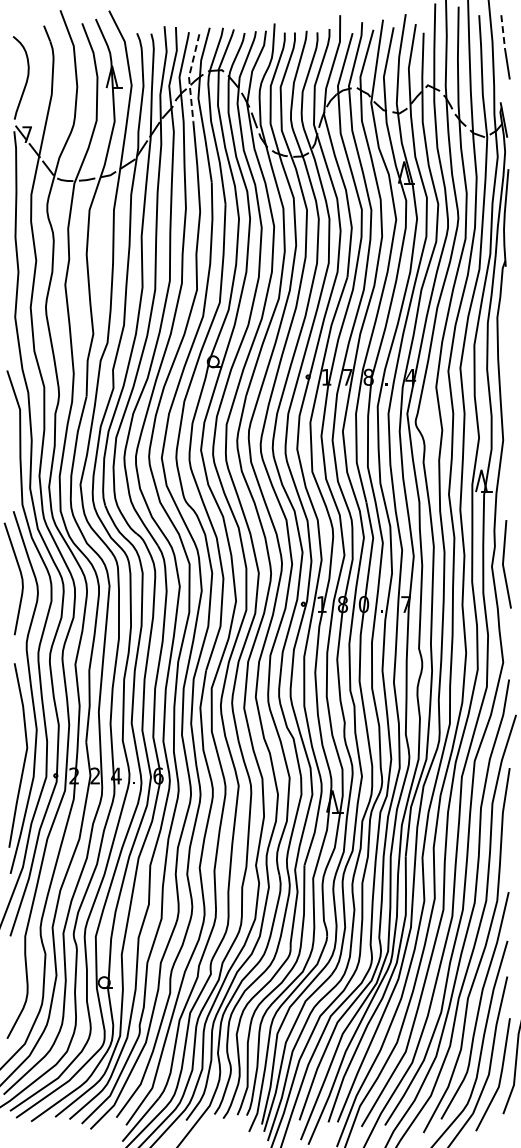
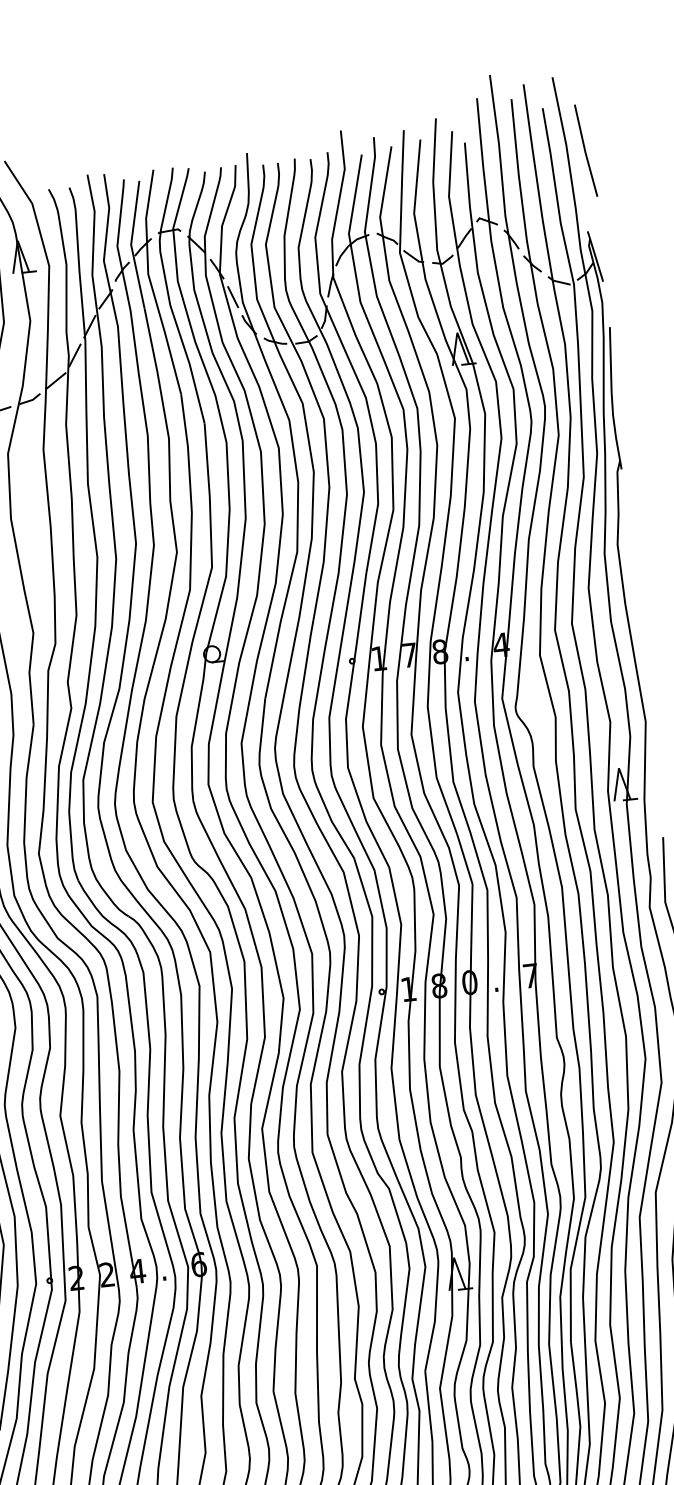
line: (503, 32) -> (580, 129), dashed -> solid
line: (188, 77) -> (130, 245), dashed -> solid

